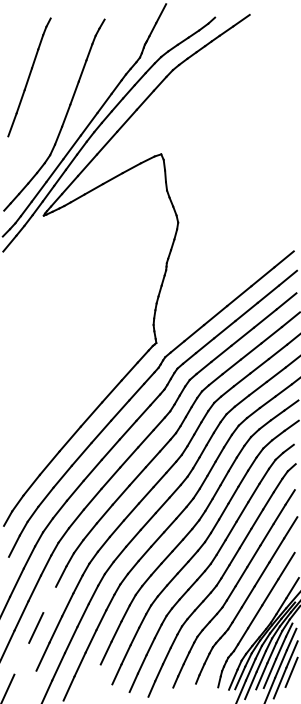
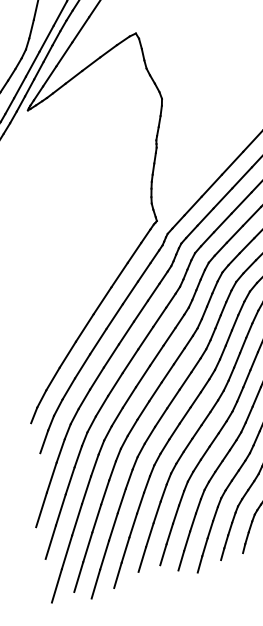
line: (49, 599) -> (86, 489), added
line: (21, 658) -> (66, 552), added
line: (94, 676) -> (141, 559), added
line: (29, 684) -> (78, 576), added

